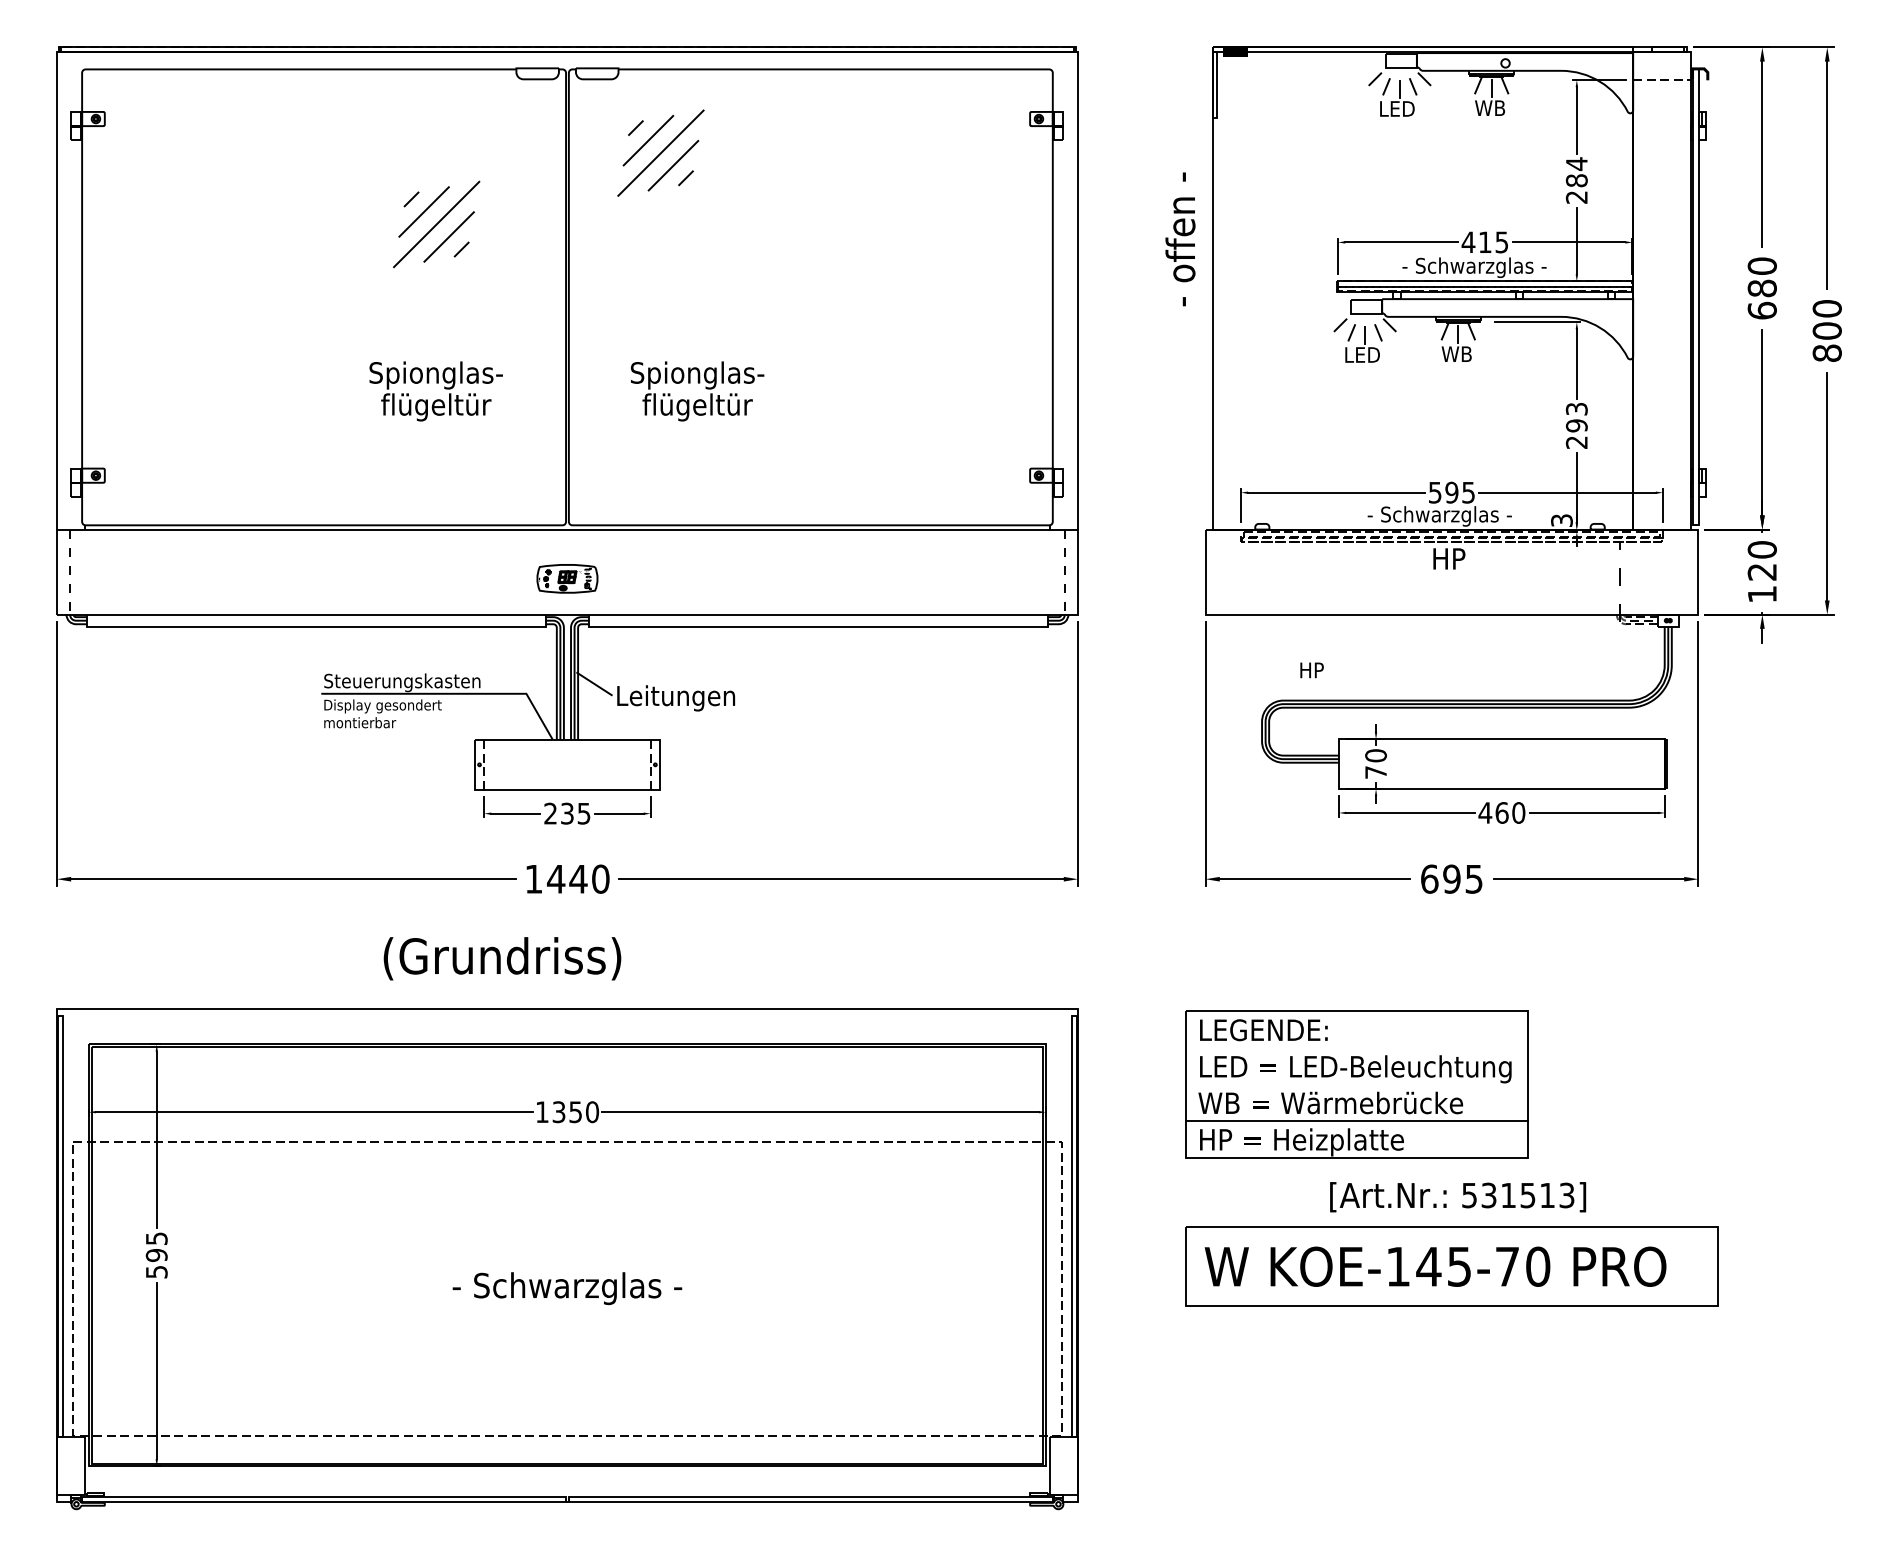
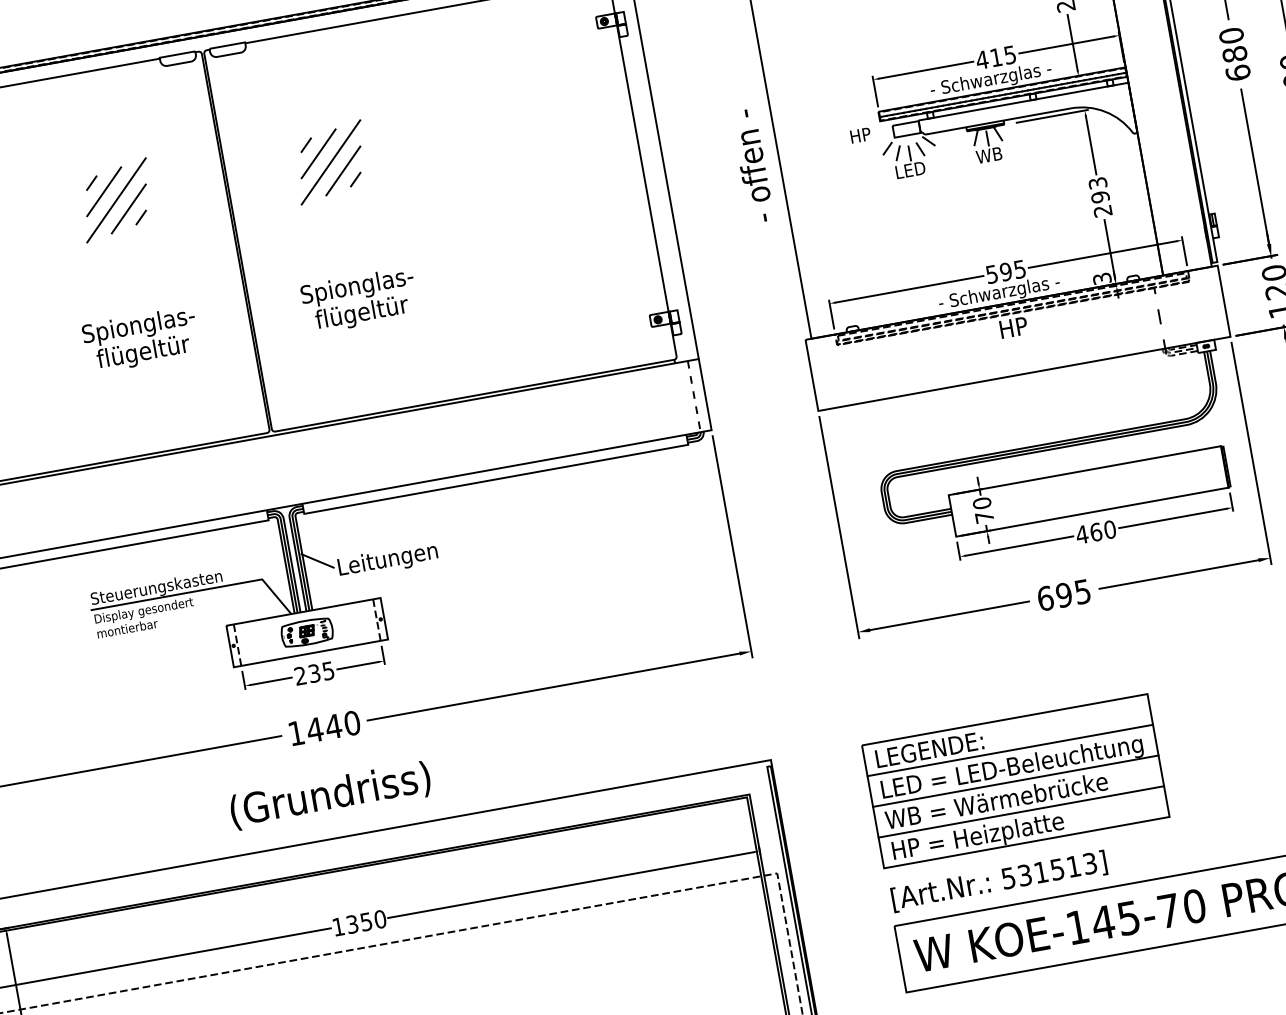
part: (660, 152) -> (330, 161), moved
text: (1180, 239) -> (752, 166), moved
part: (567, 578) -> (307, 632), moved
text: (1311, 670) -> (860, 135), moved
text: (502, 958) -> (330, 795), moved
line: (1356, 1047) -> (1009, 750), added
line: (1356, 1084) -> (1015, 781), added
text: (1458, 1197) -> (999, 881), moved

